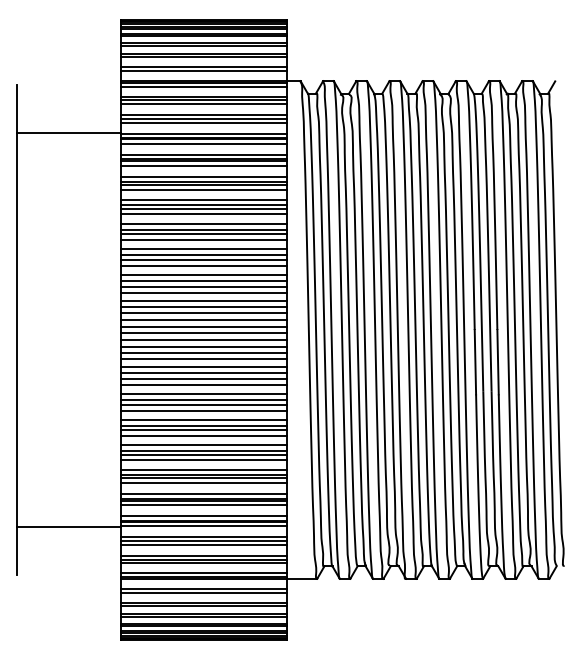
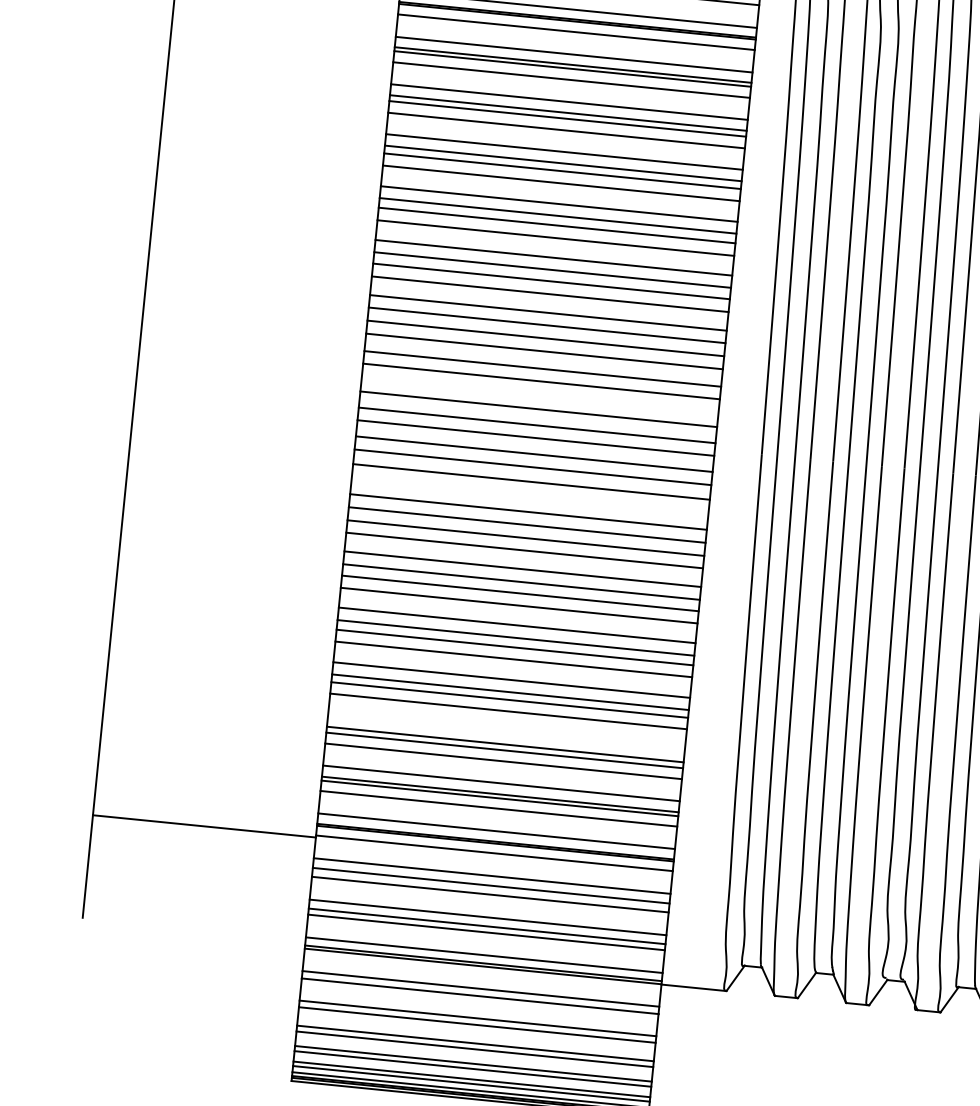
line: (204, 313) -> (540, 396), removed
line: (204, 359) -> (531, 495), removed
line: (204, 470) -> (507, 733), removed

